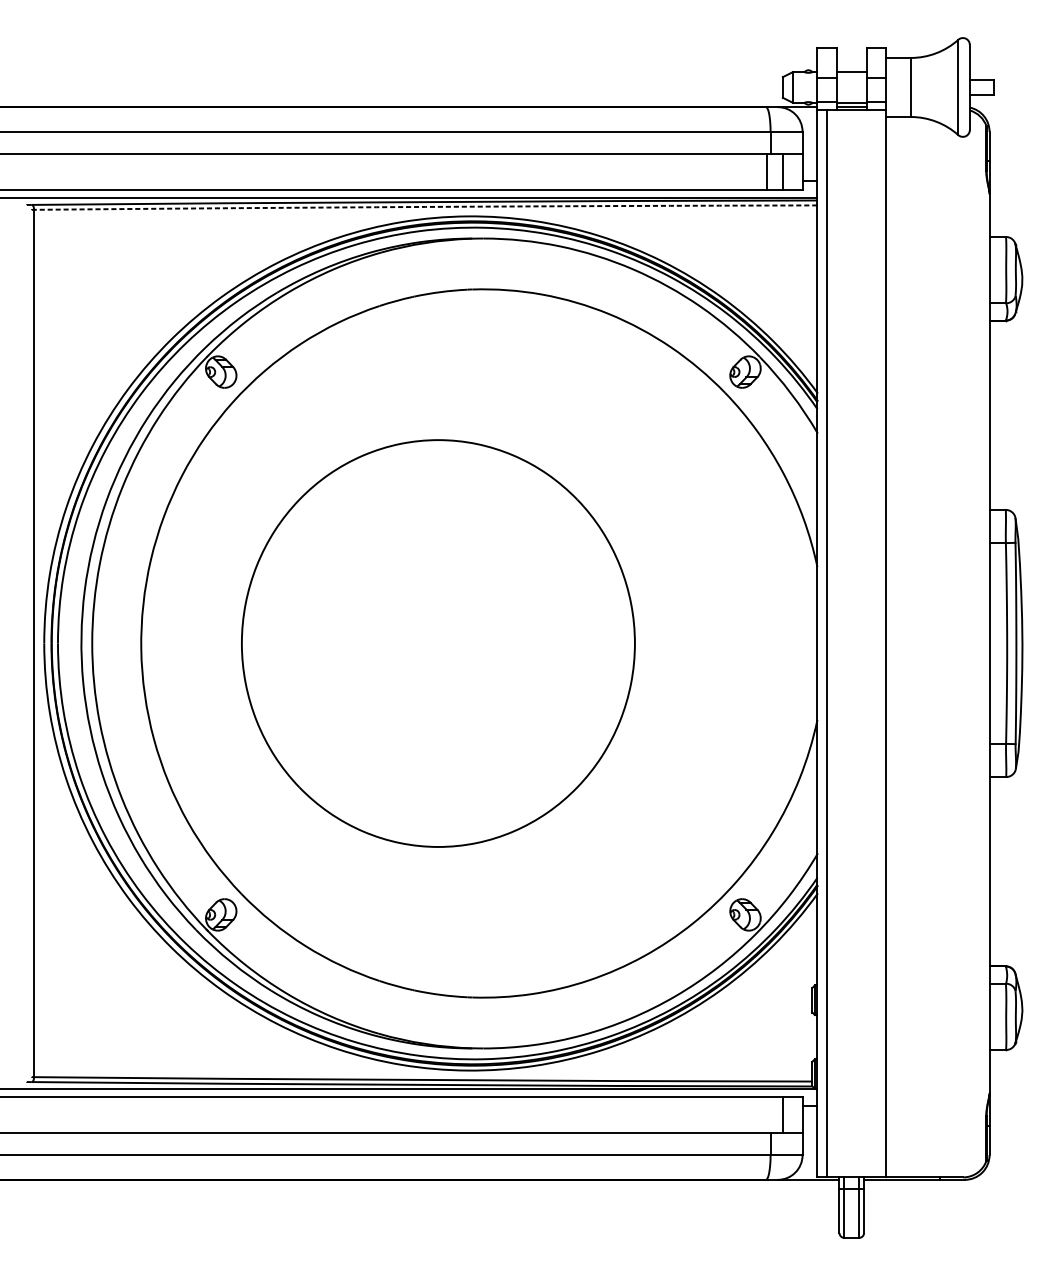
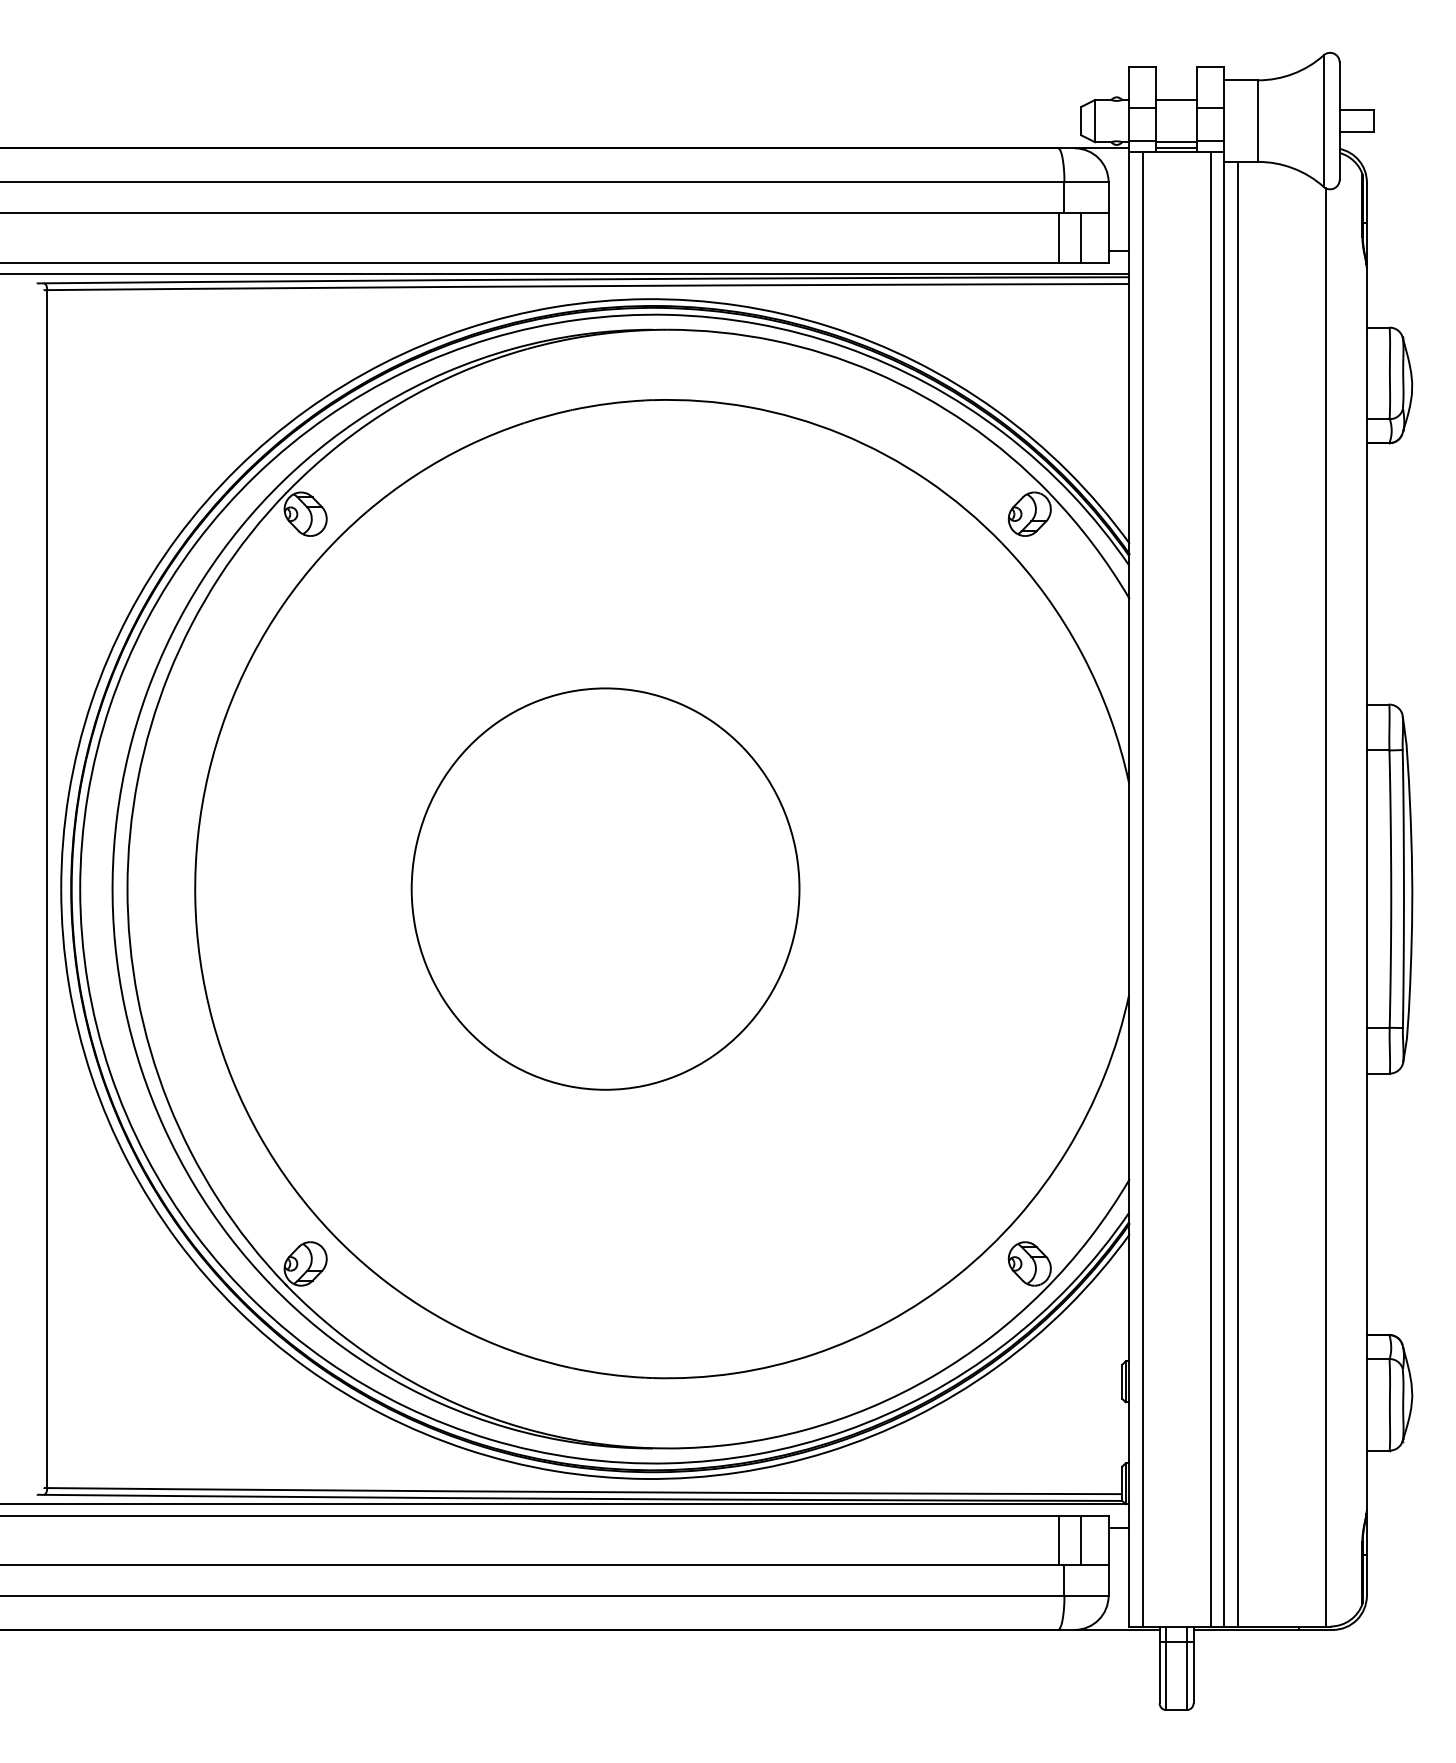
arc: (426, 207) -> (588, 286), dashed -> solid
part: (438, 643) -> (605, 888), size x0.71
line: (876, 643) -> (1210, 888), added
line: (895, 646) -> (1237, 893), added
line: (960, 656) -> (1326, 907), added
line: (767, 1115) -> (1059, 1540), added

